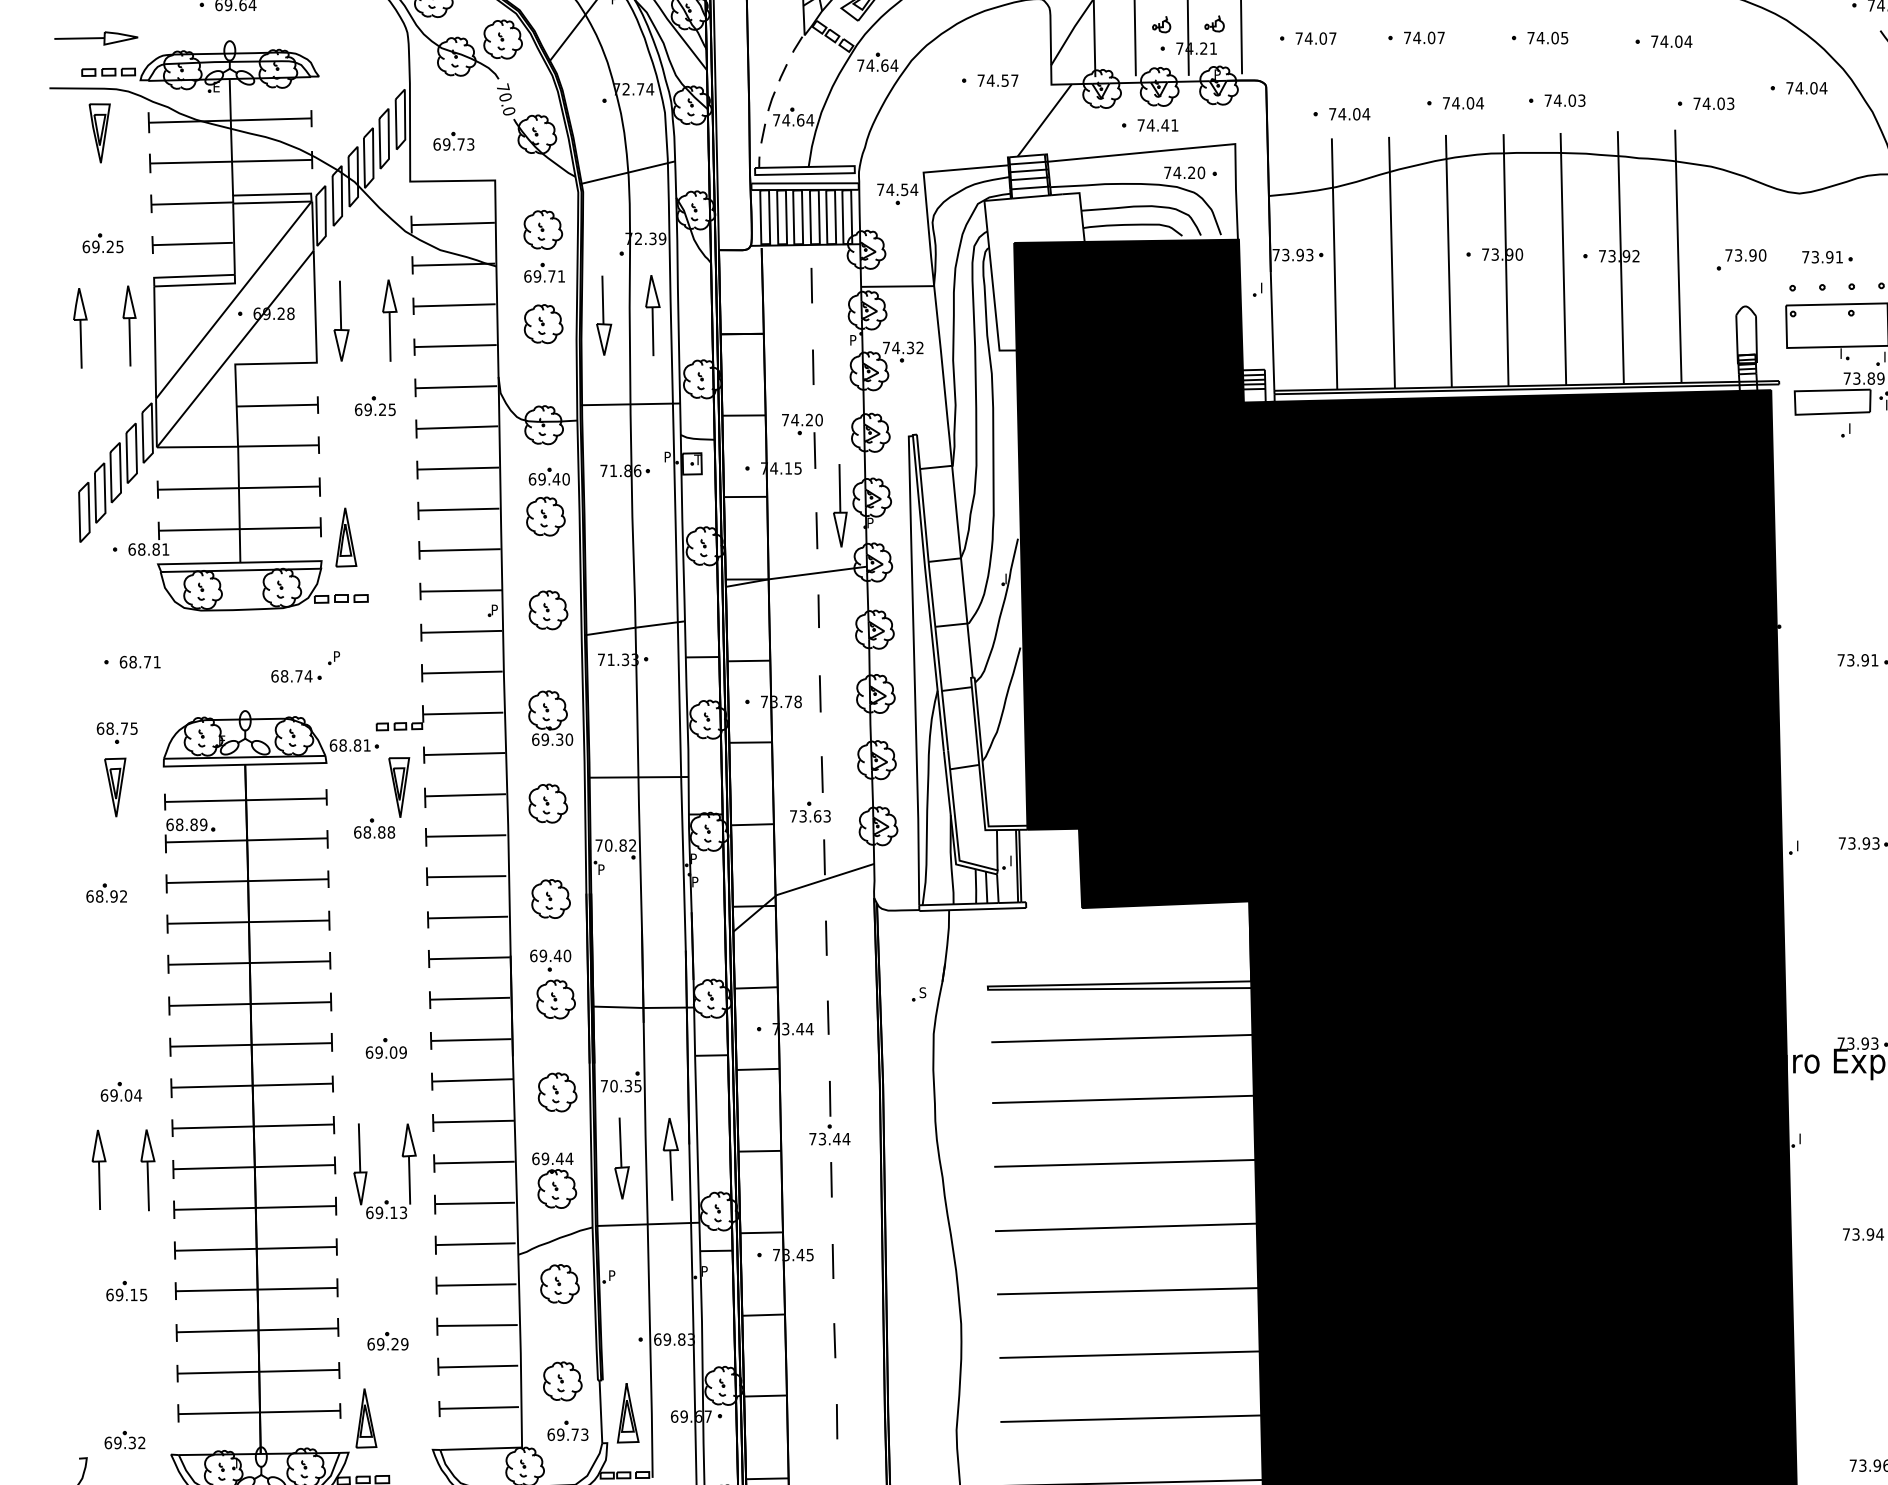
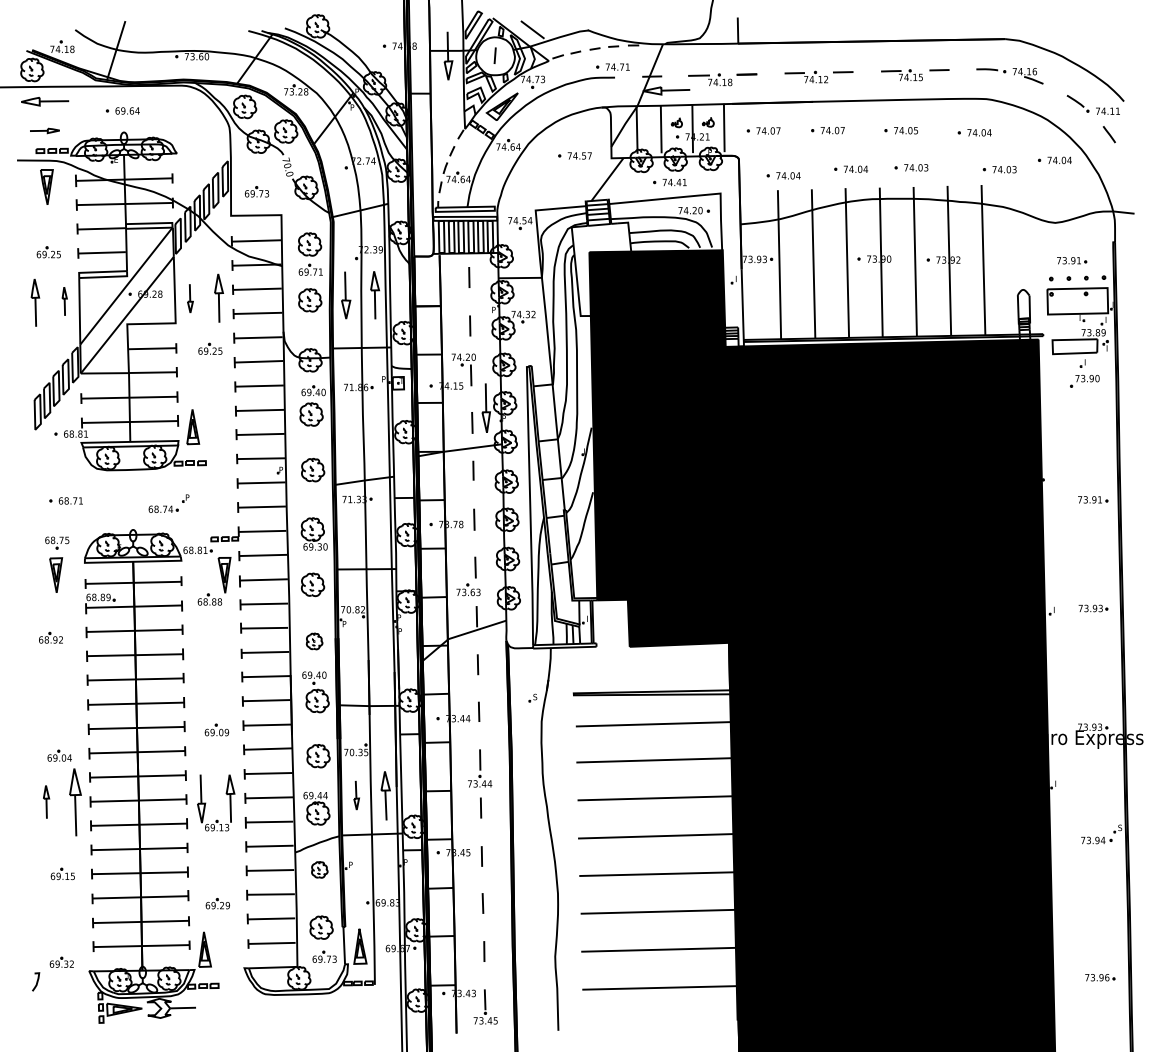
part: (95, 37) -> (44, 130), size x0.6
part: (1740, 260) -> (1084, 381), moved
part: (341, 320) -> (190, 298), size x0.6
part: (129, 326) -> (64, 301), size x0.6
part: (550, 899) -> (314, 641), size x0.7
part: (621, 1158) -> (356, 795), size x0.6
part: (99, 1168) -> (46, 801), size x0.7
part: (147, 1170) -> (75, 802), size x1.4
part: (559, 1283) -> (319, 869), size x0.7

